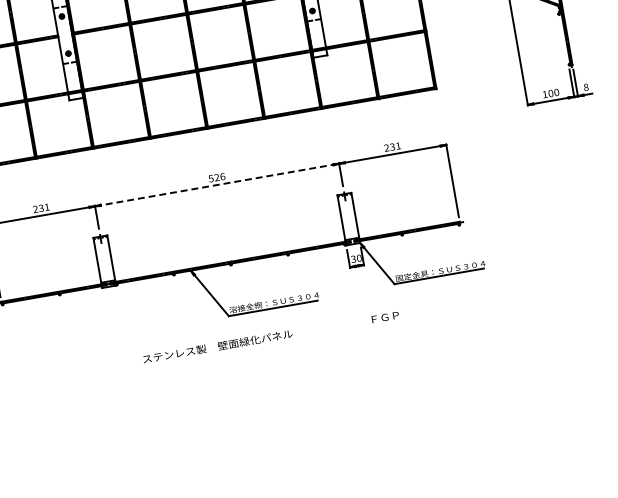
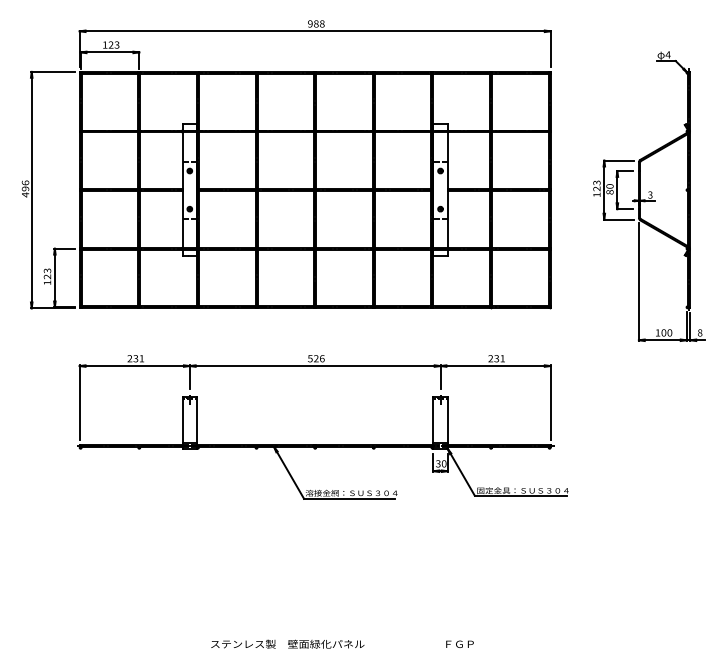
line: (217, 185) -> (315, 366), dashed -> solid
text: (270, 336) -> (342, 643), moved

